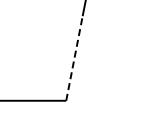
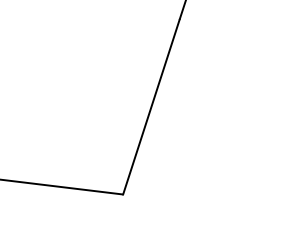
line: (74, 58) -> (151, 107), dashed -> solid

